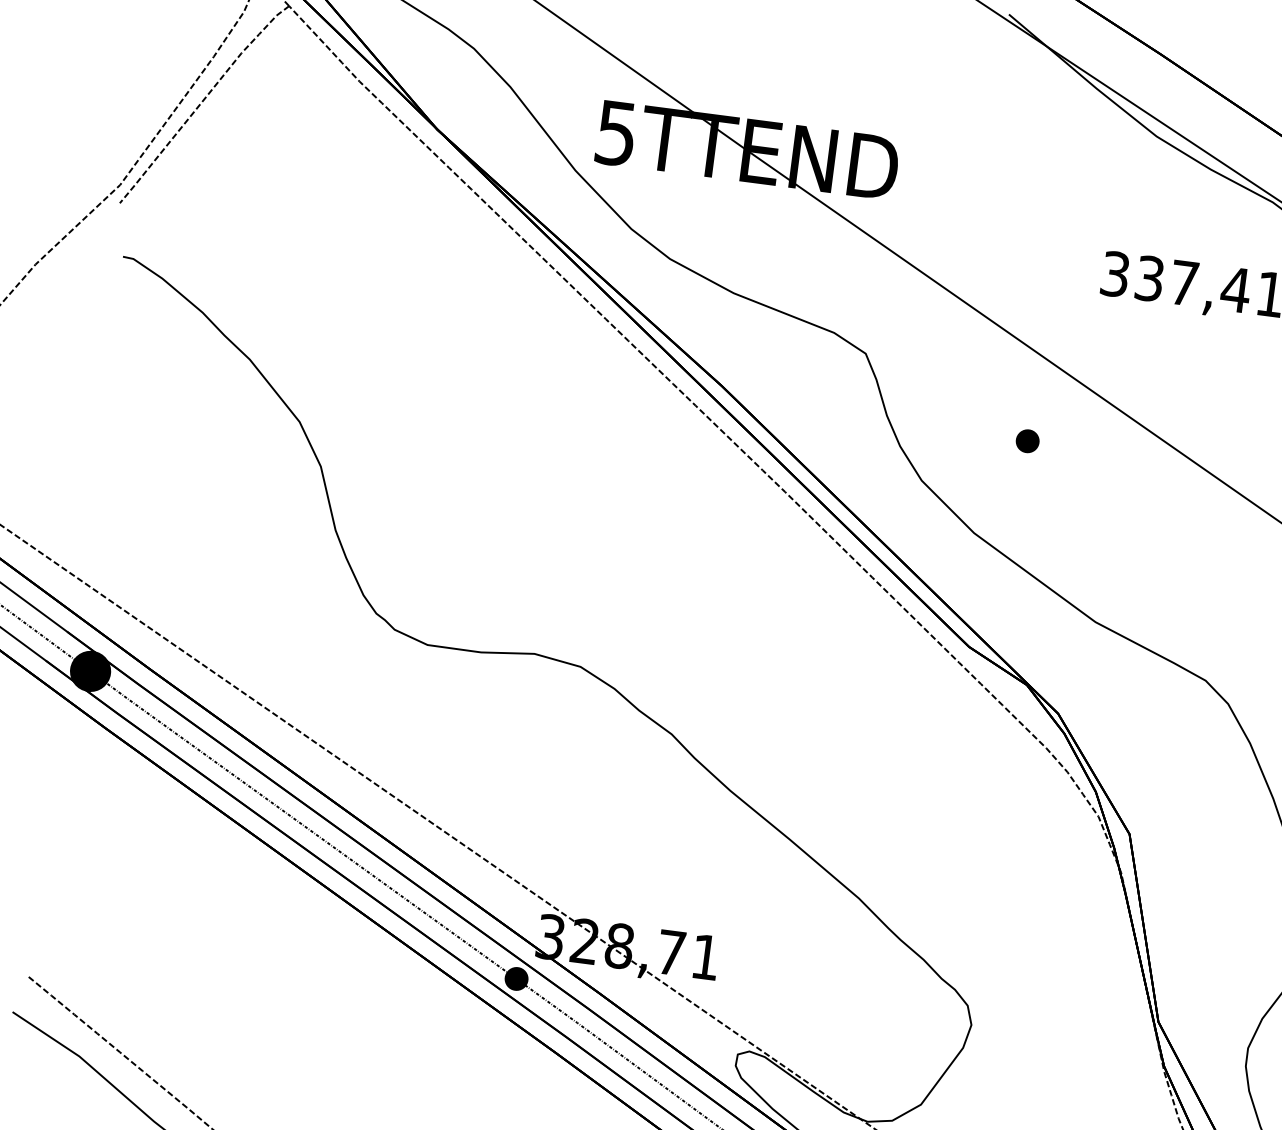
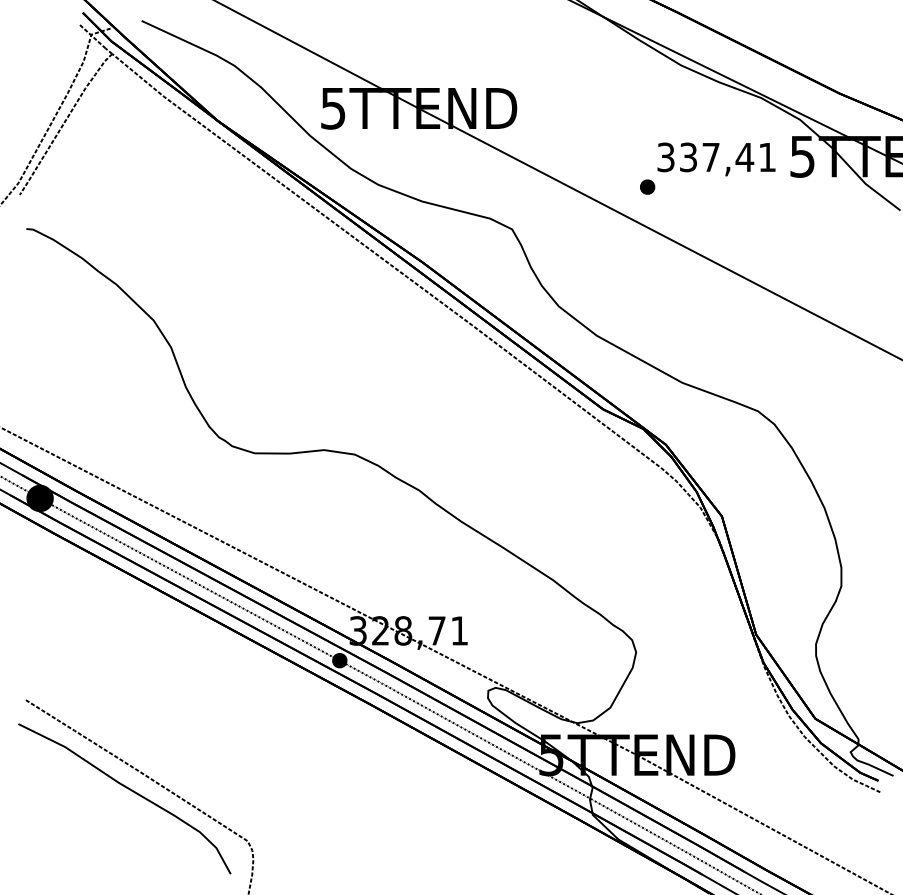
part: (1027, 440) -> (647, 186), moved

